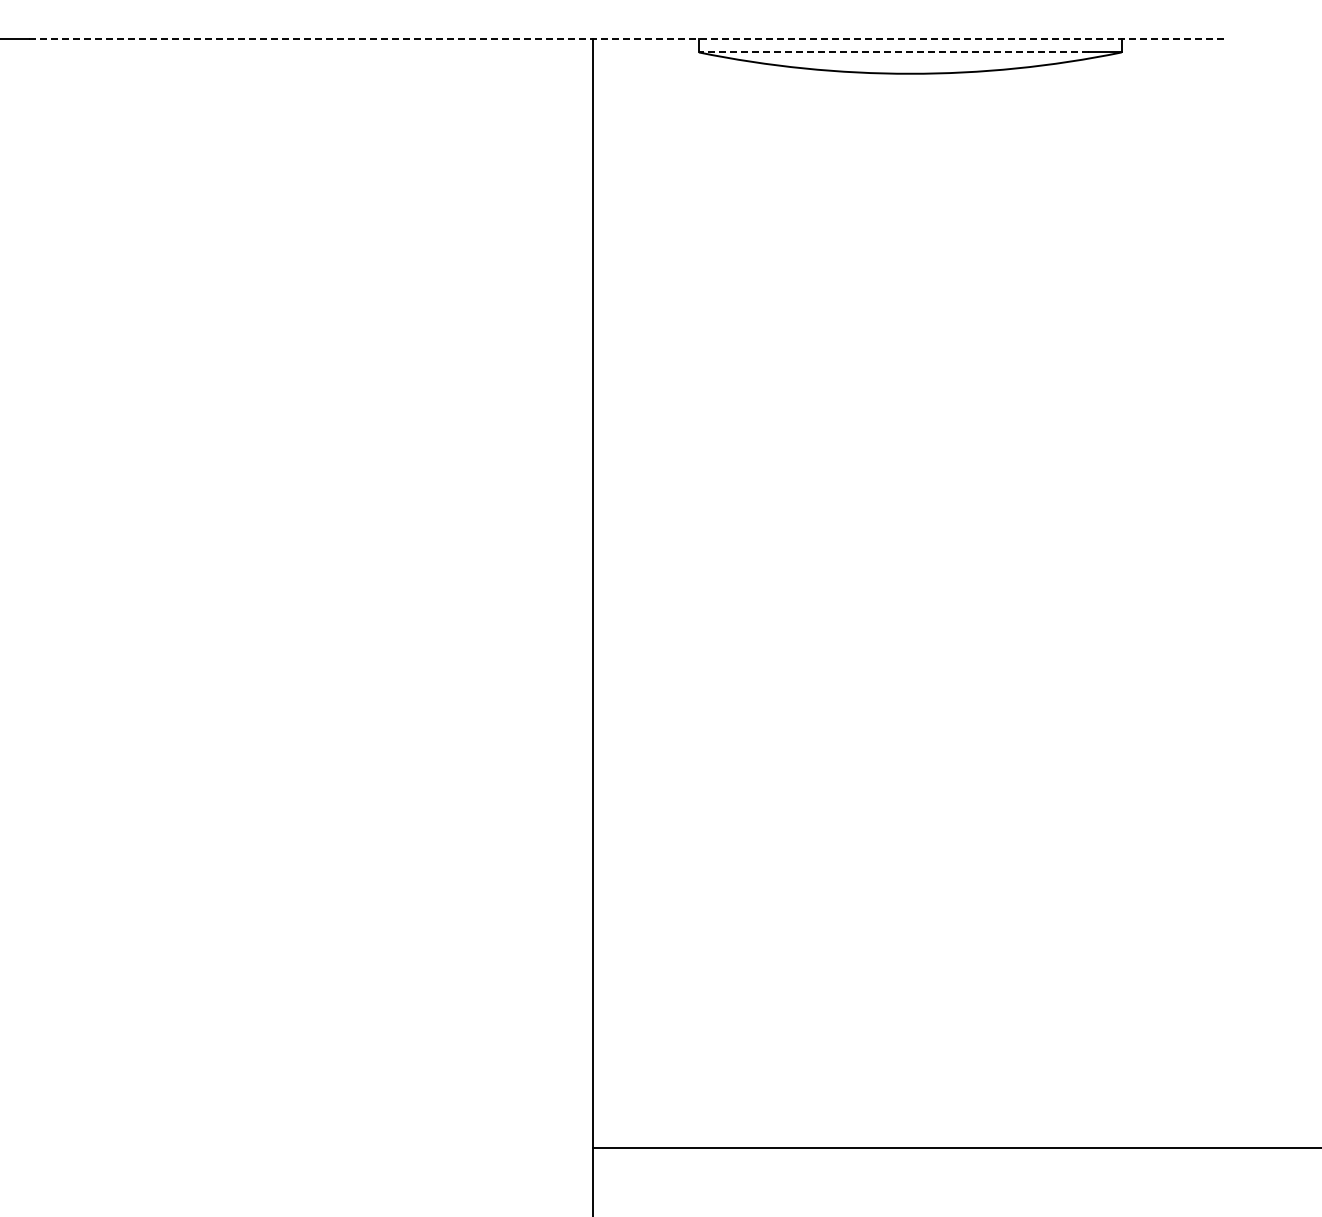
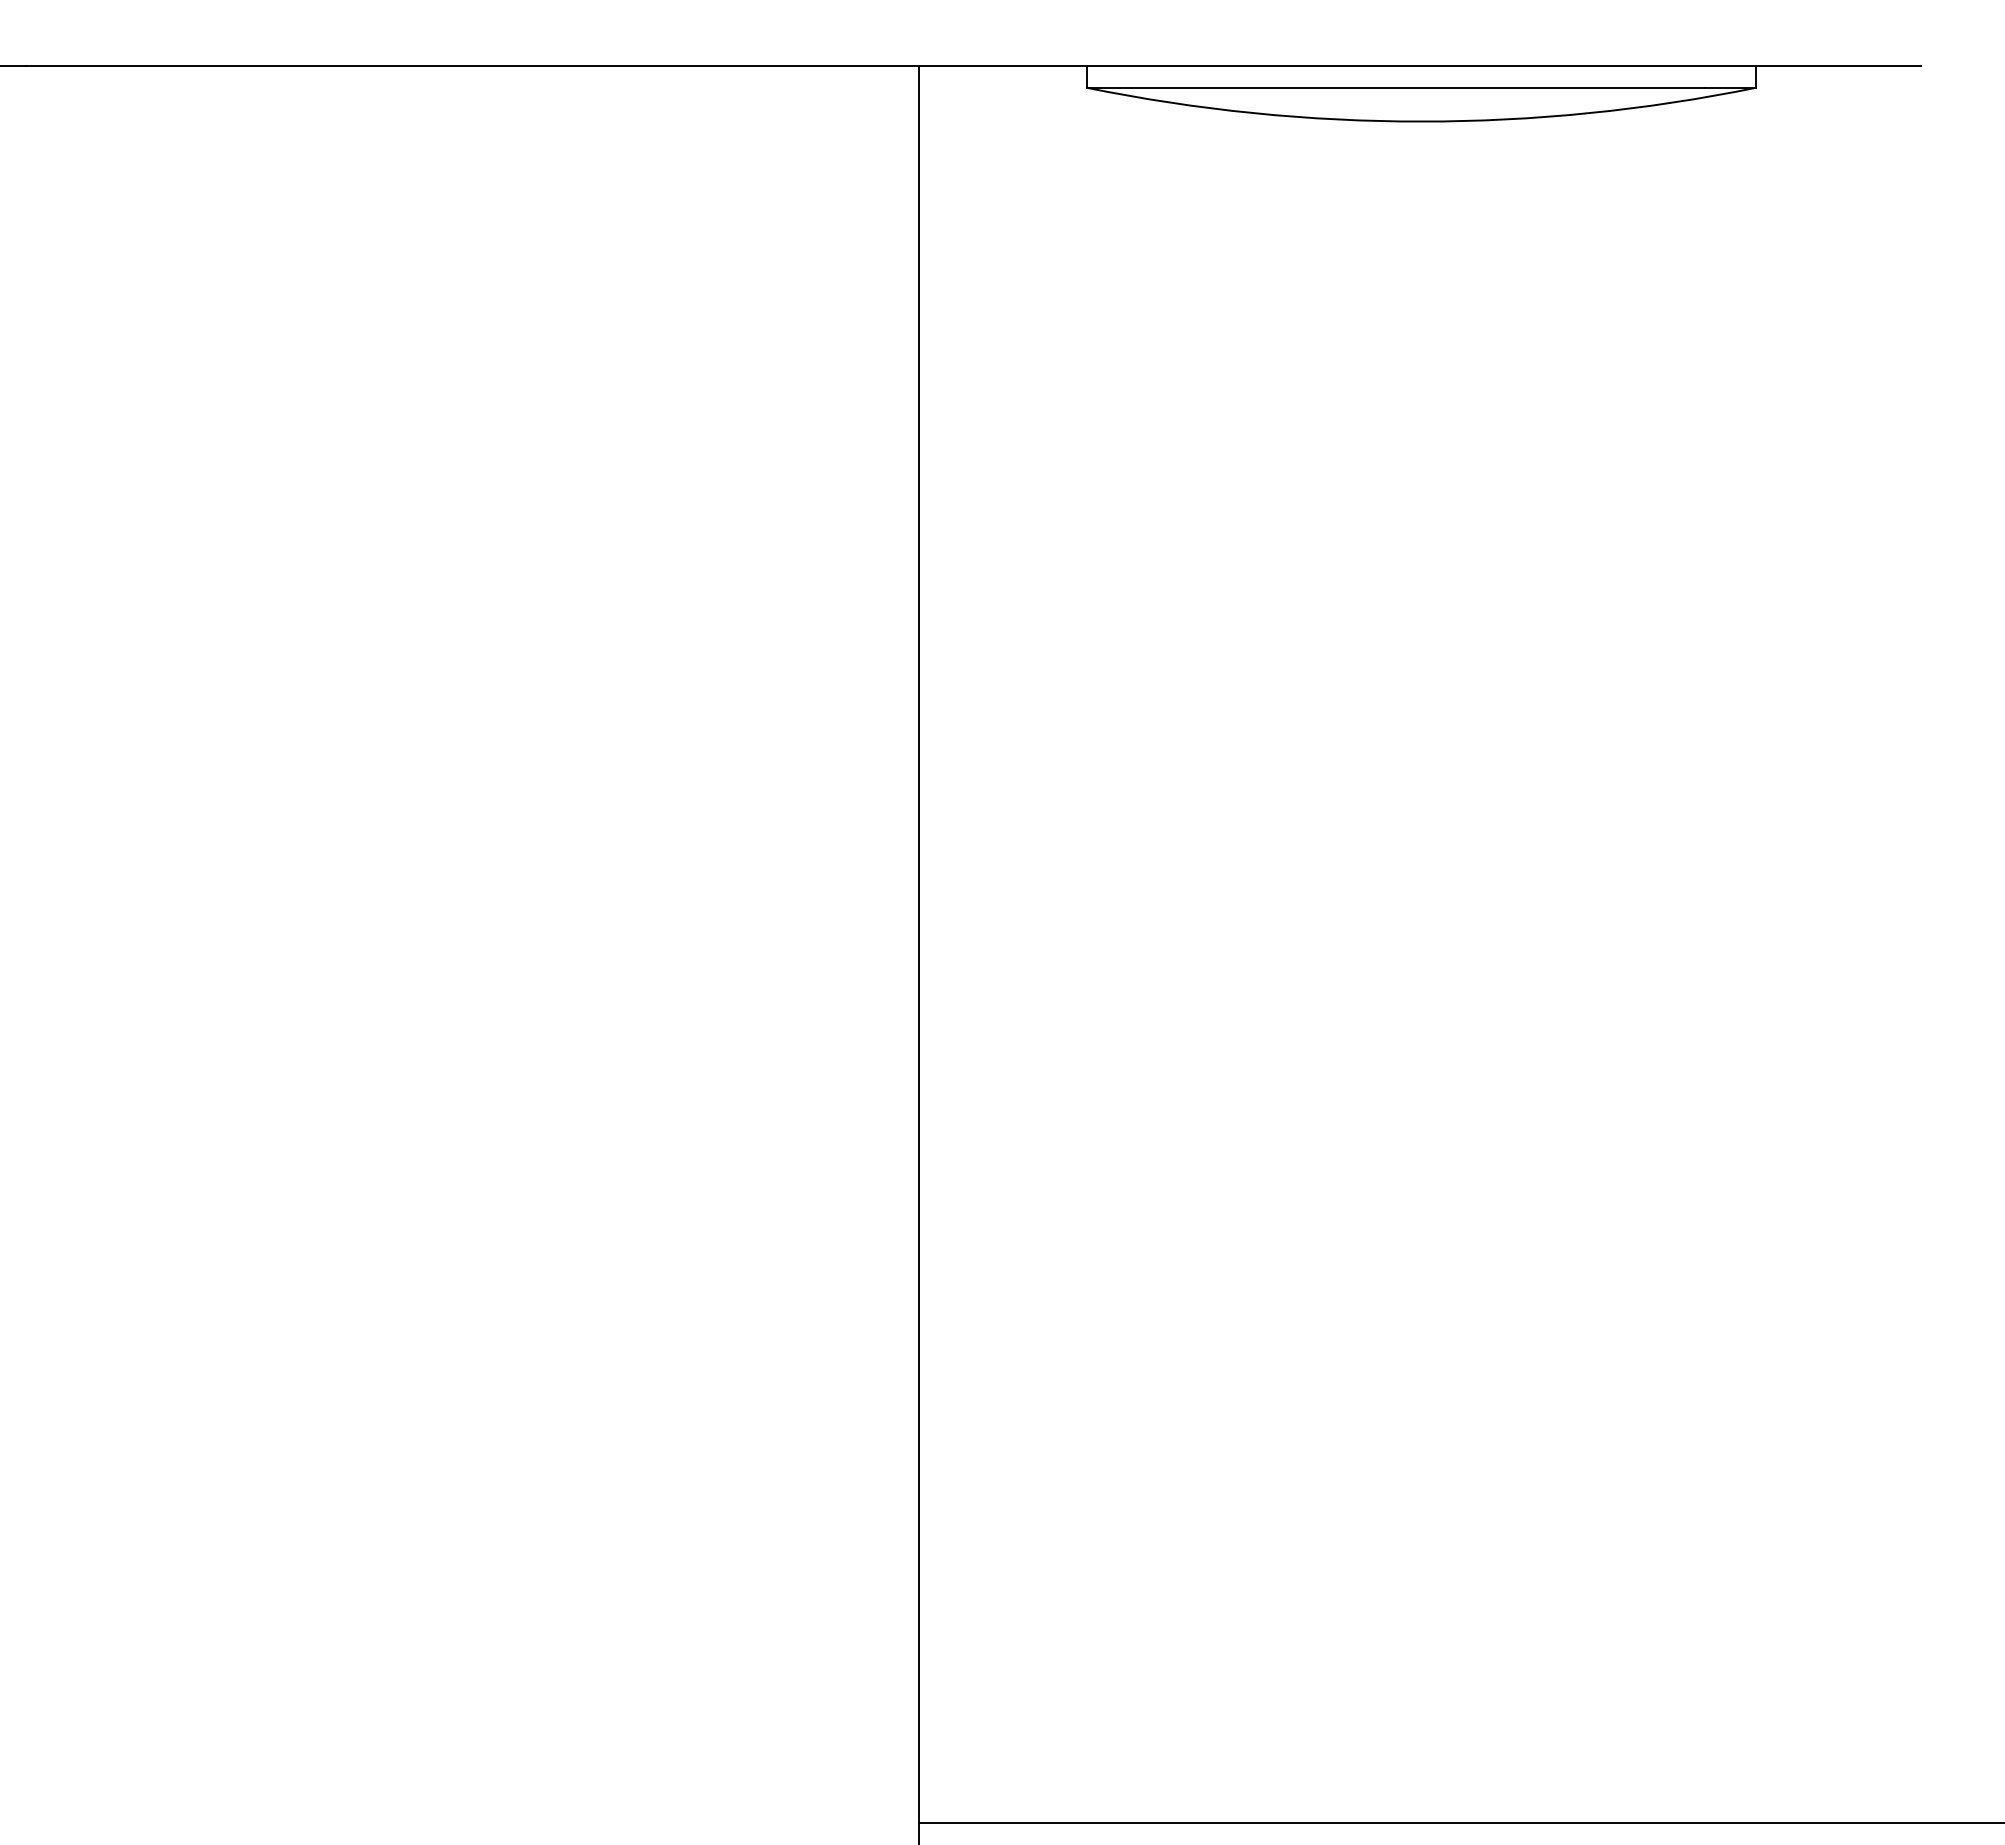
line: (627, 38) -> (973, 65), dashed -> solid
line: (893, 52) -> (1394, 87), dashed -> solid

